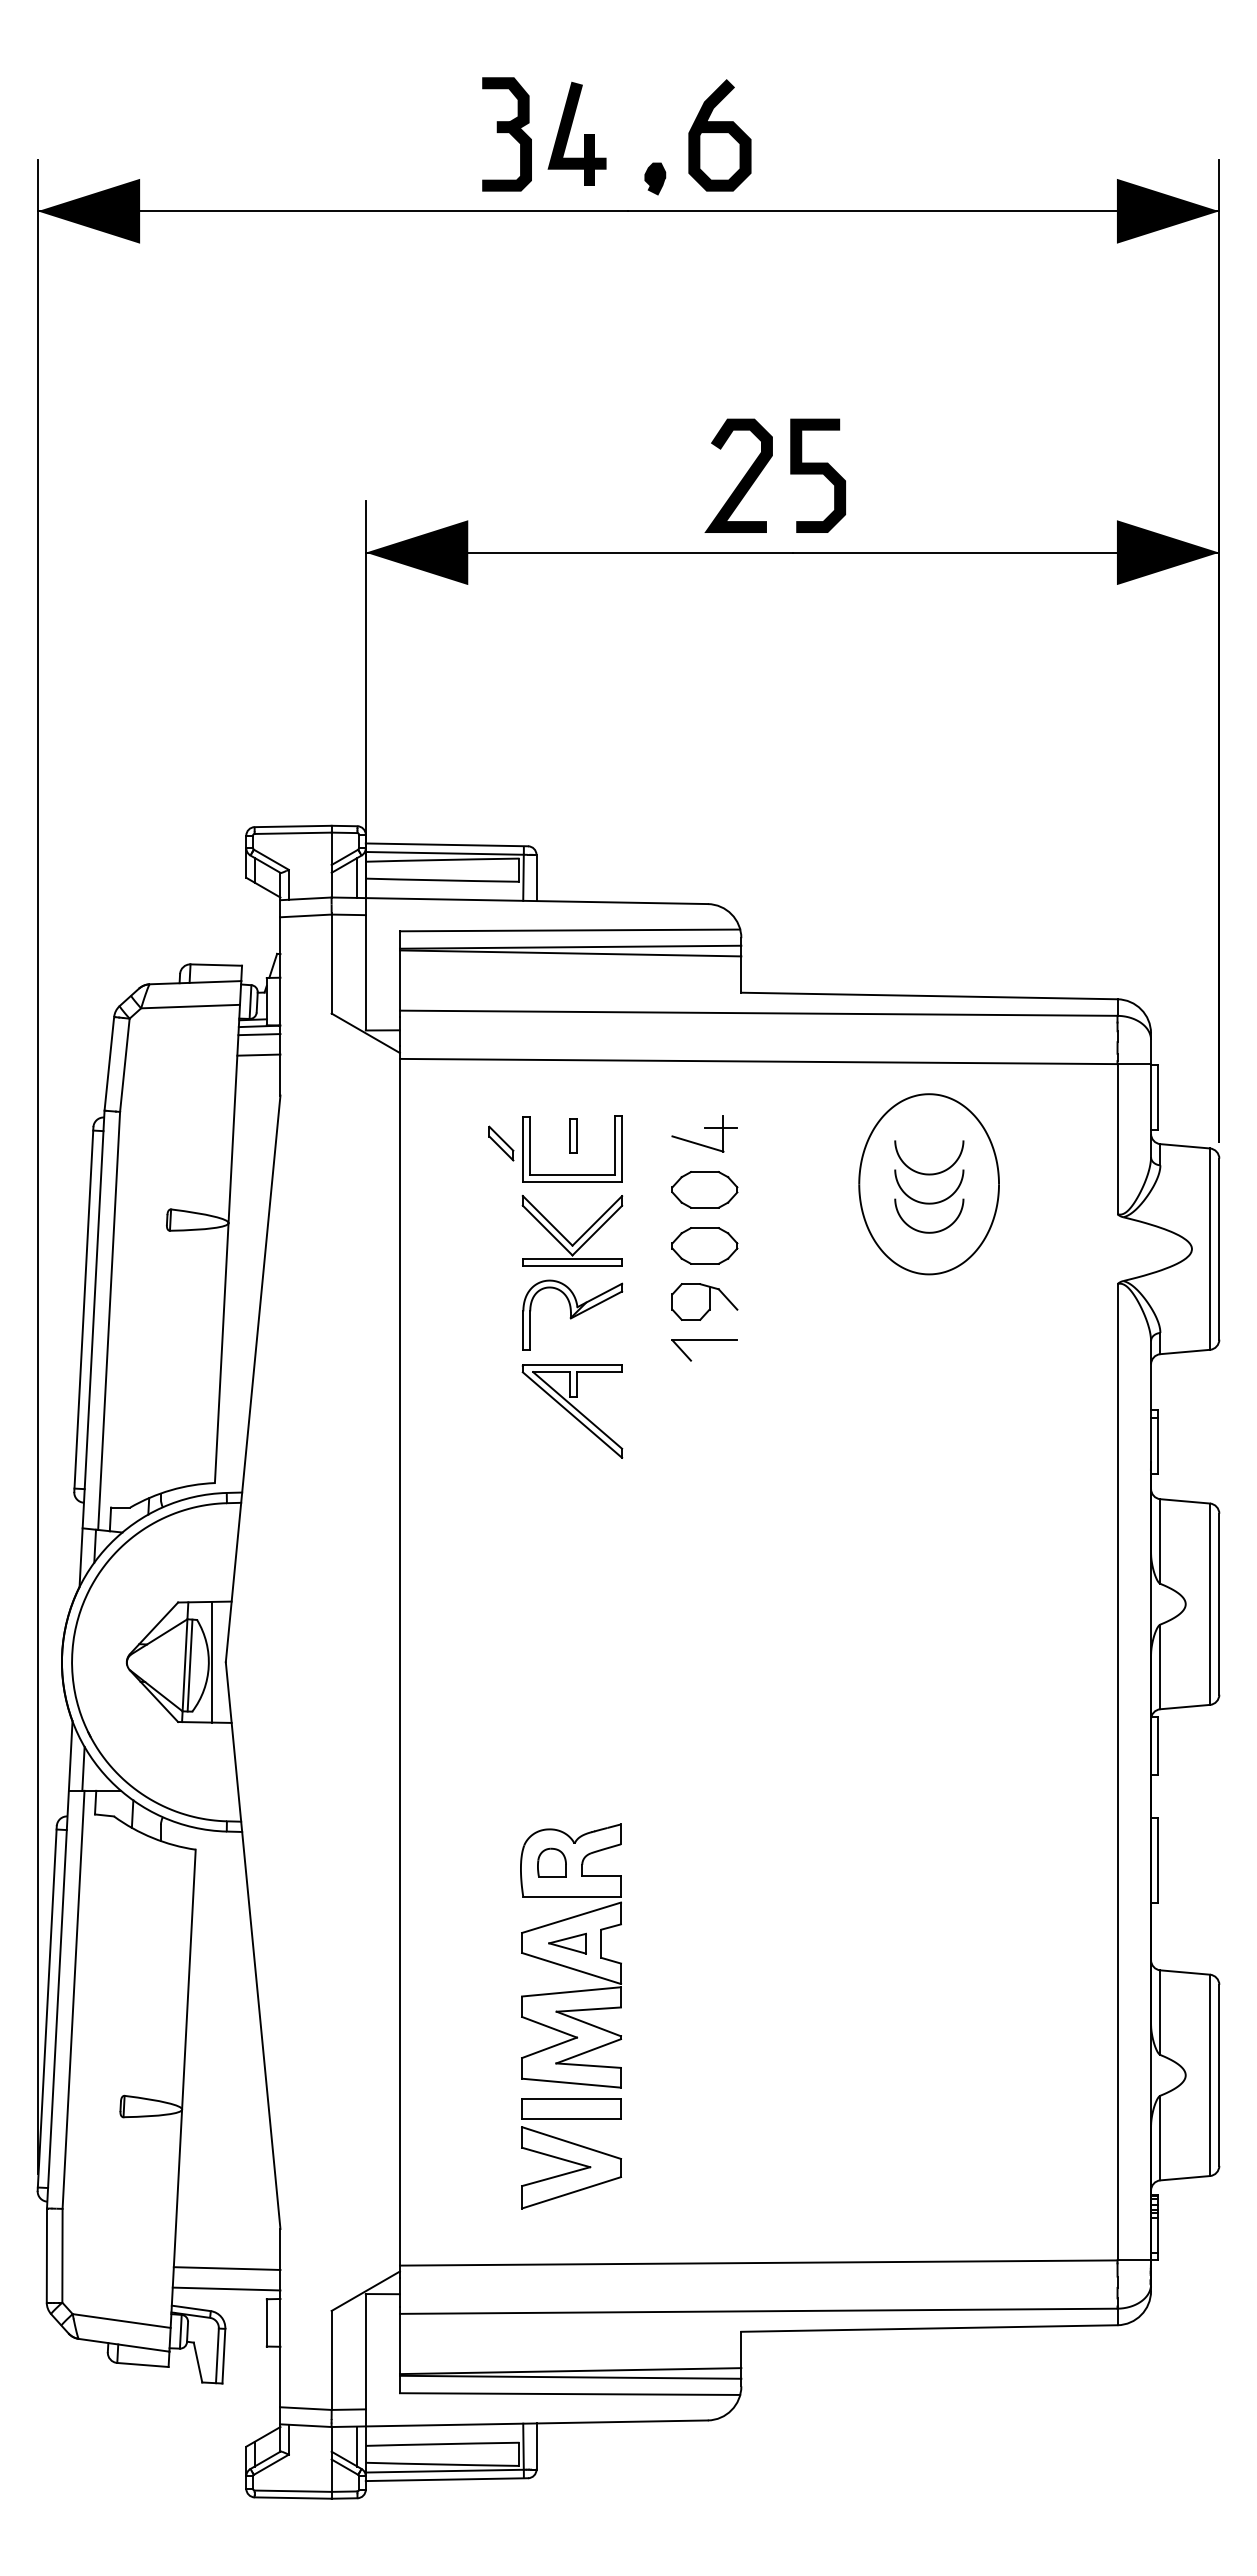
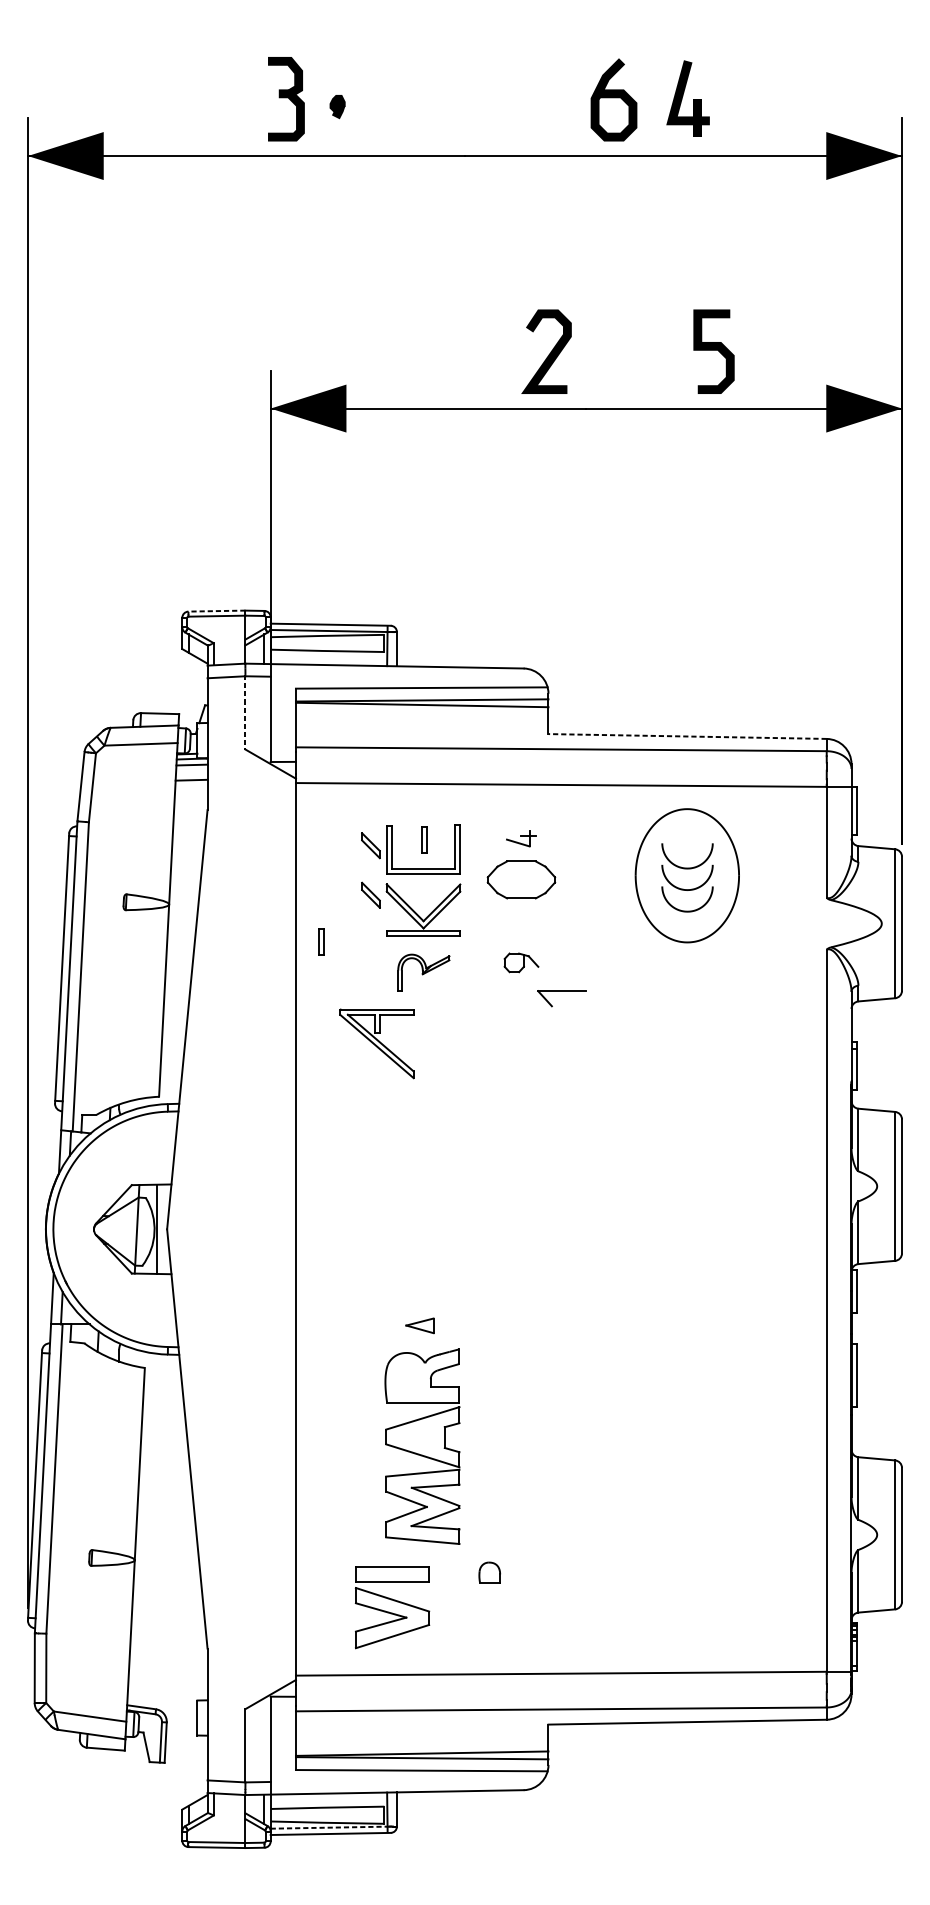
part: (570, 131) -> (683, 97), moved
curve: (719, 133) -> (613, 98), moved
part: (506, 134) -> (285, 99), moved
part: (655, 178) -> (337, 106), moved
curve: (817, 474) -> (713, 350), moved
line: (292, 826) -> (216, 611), solid -> dashed
line: (331, 963) -> (245, 712), solid -> dashed
line: (928, 996) -> (686, 736), solid -> dashed
part: (704, 1133) -> (521, 838), size x0.6
part: (704, 1189) -> (521, 879), size x1.4
part: (501, 1210) -> (371, 895), added
part: (704, 1245) -> (521, 921), removed
part: (434, 1273) -> (321, 941), added
part: (704, 1301) -> (521, 962), size x0.7
part: (572, 1314) -> (423, 972), size x0.7
part: (704, 1340) -> (561, 991), moved
part: (572, 1411) -> (376, 1043), moved
line: (189, 1665) -> (140, 1231), removed
part: (551, 1862) -> (489, 1572), moved
part: (567, 1943) -> (419, 1325), moved
part: (571, 2153) -> (392, 1607), moved
line: (226, 2268) -> (167, 1677), removed
line: (226, 2288) -> (167, 1692), removed
line: (445, 2471) -> (329, 1827), solid -> dashed

